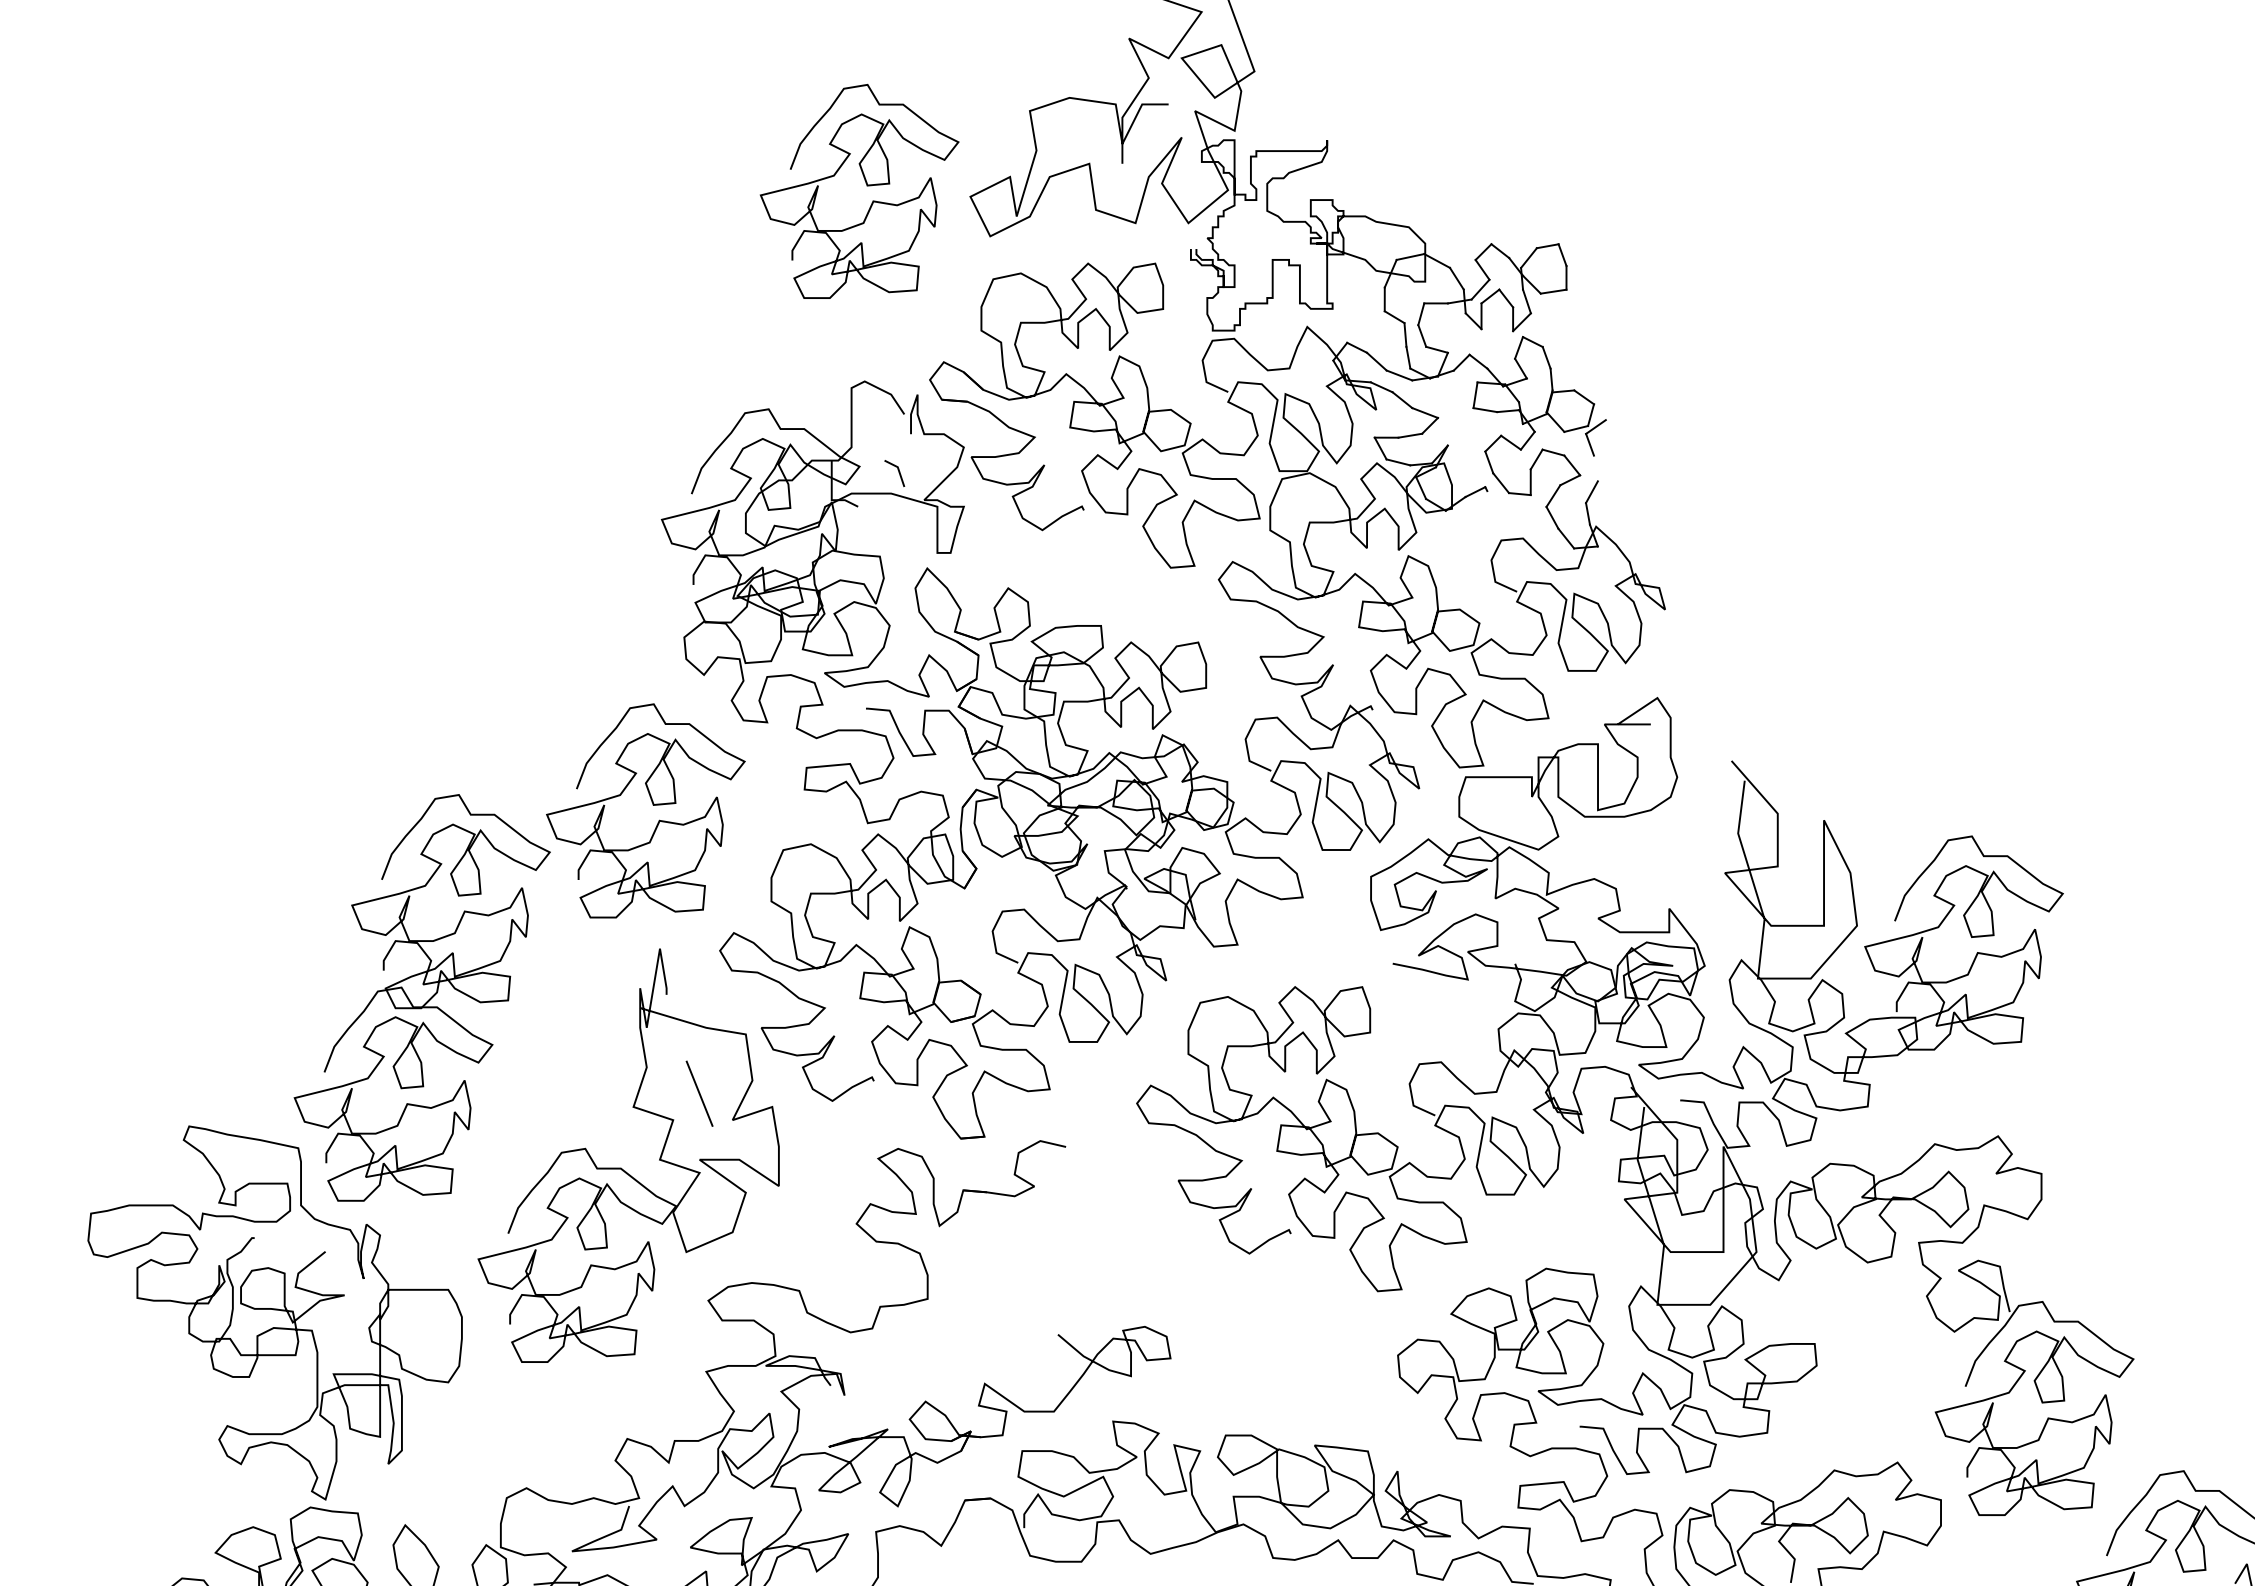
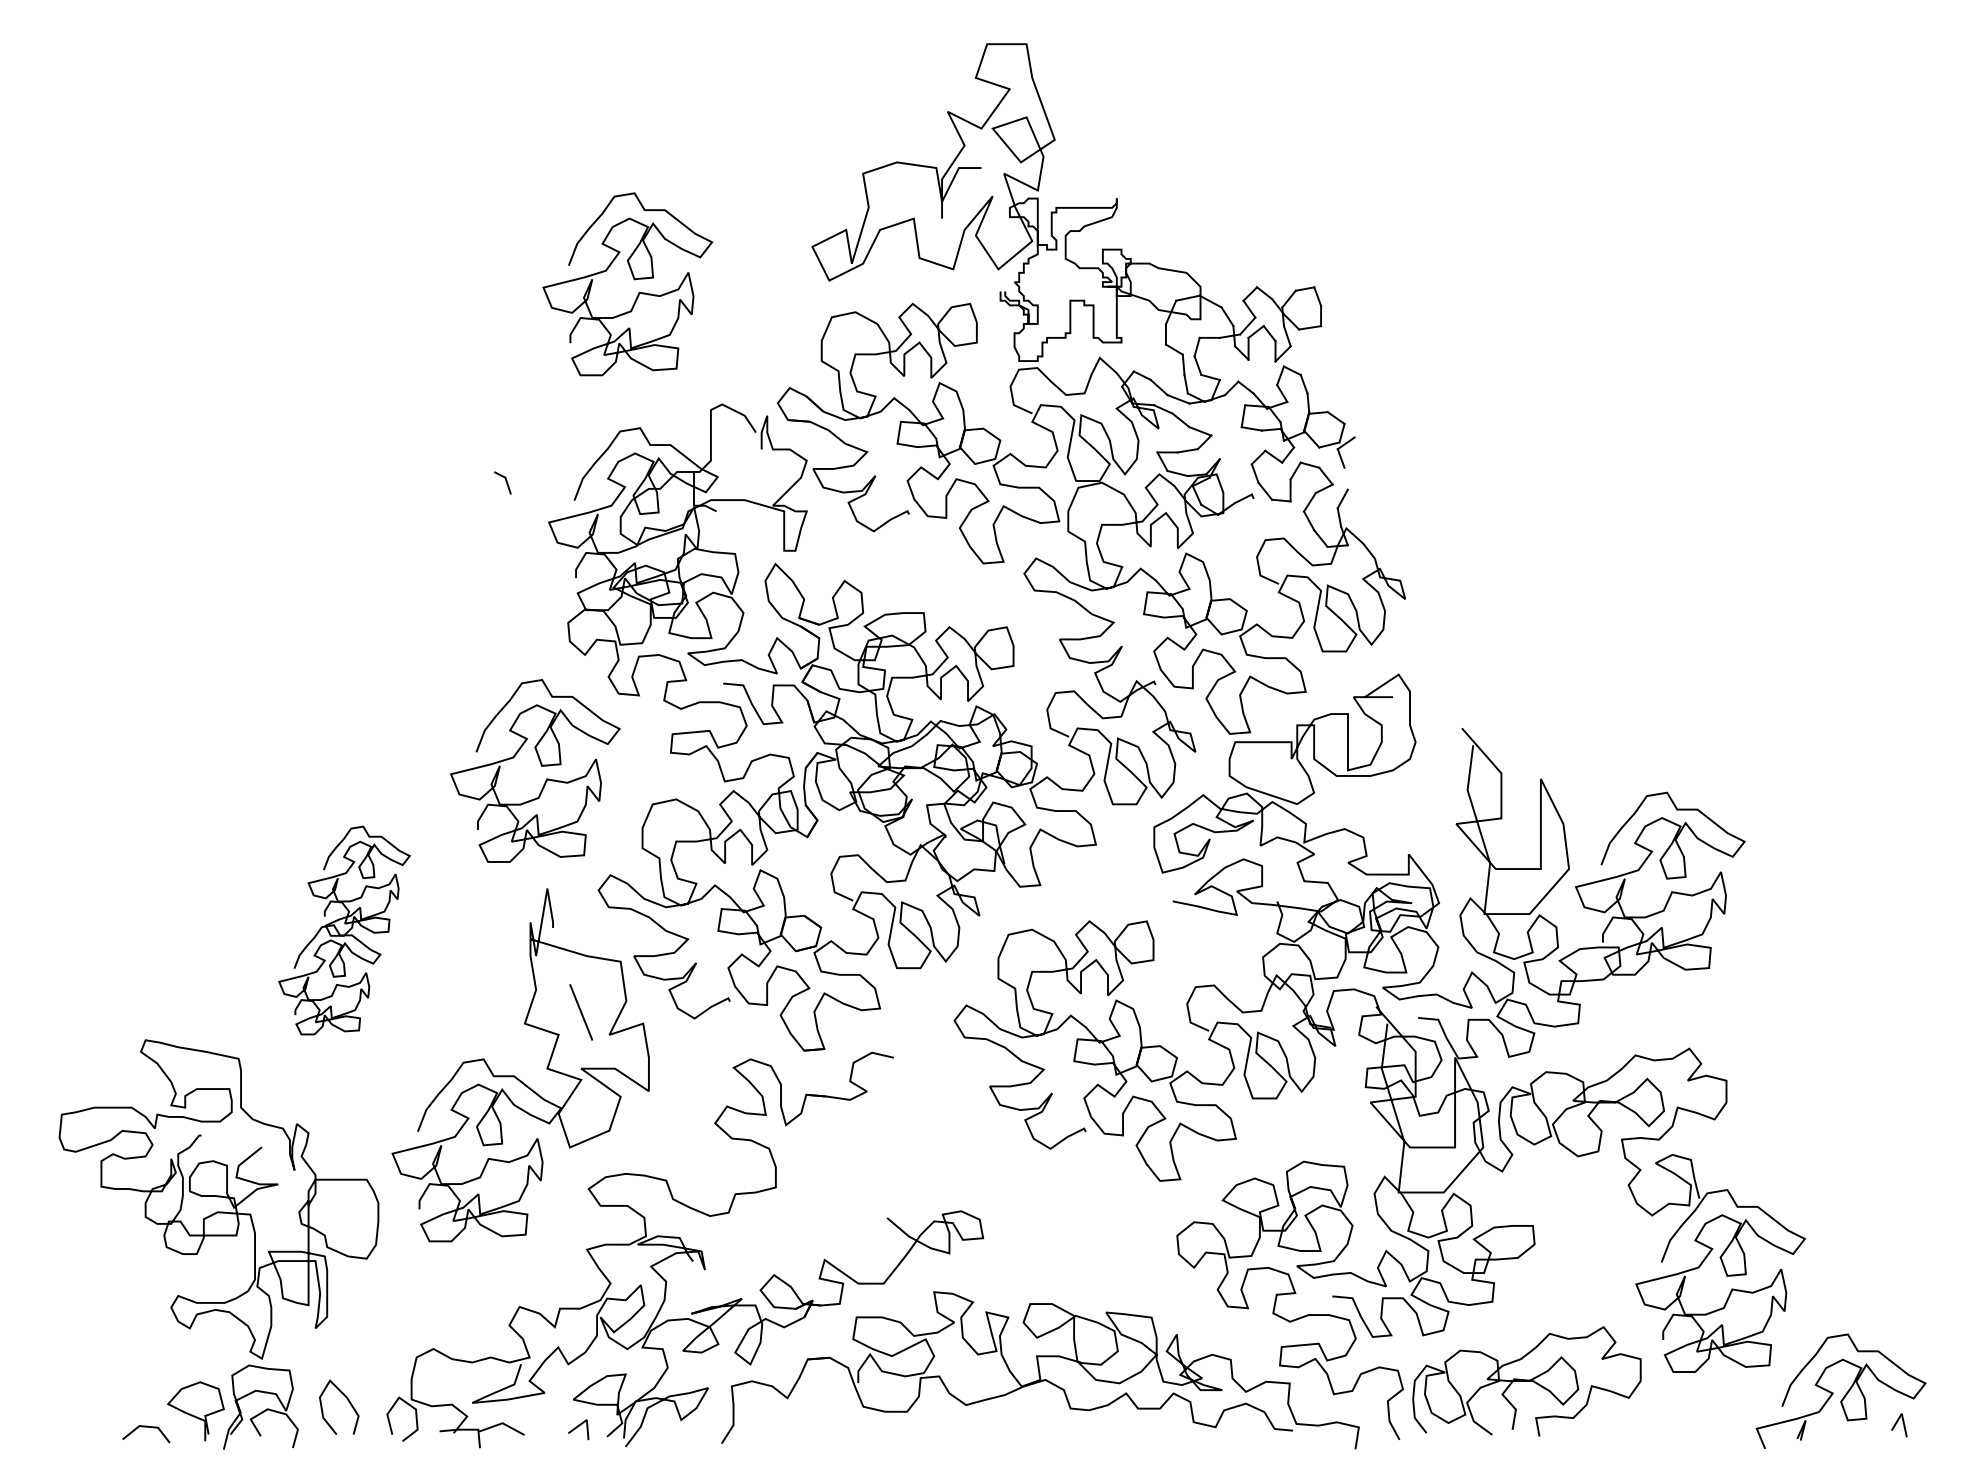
curve: (866, 185) -> (633, 279), moved
line: (897, 471) -> (505, 481), moved
part: (422, 997) -> (344, 930), size x0.6

